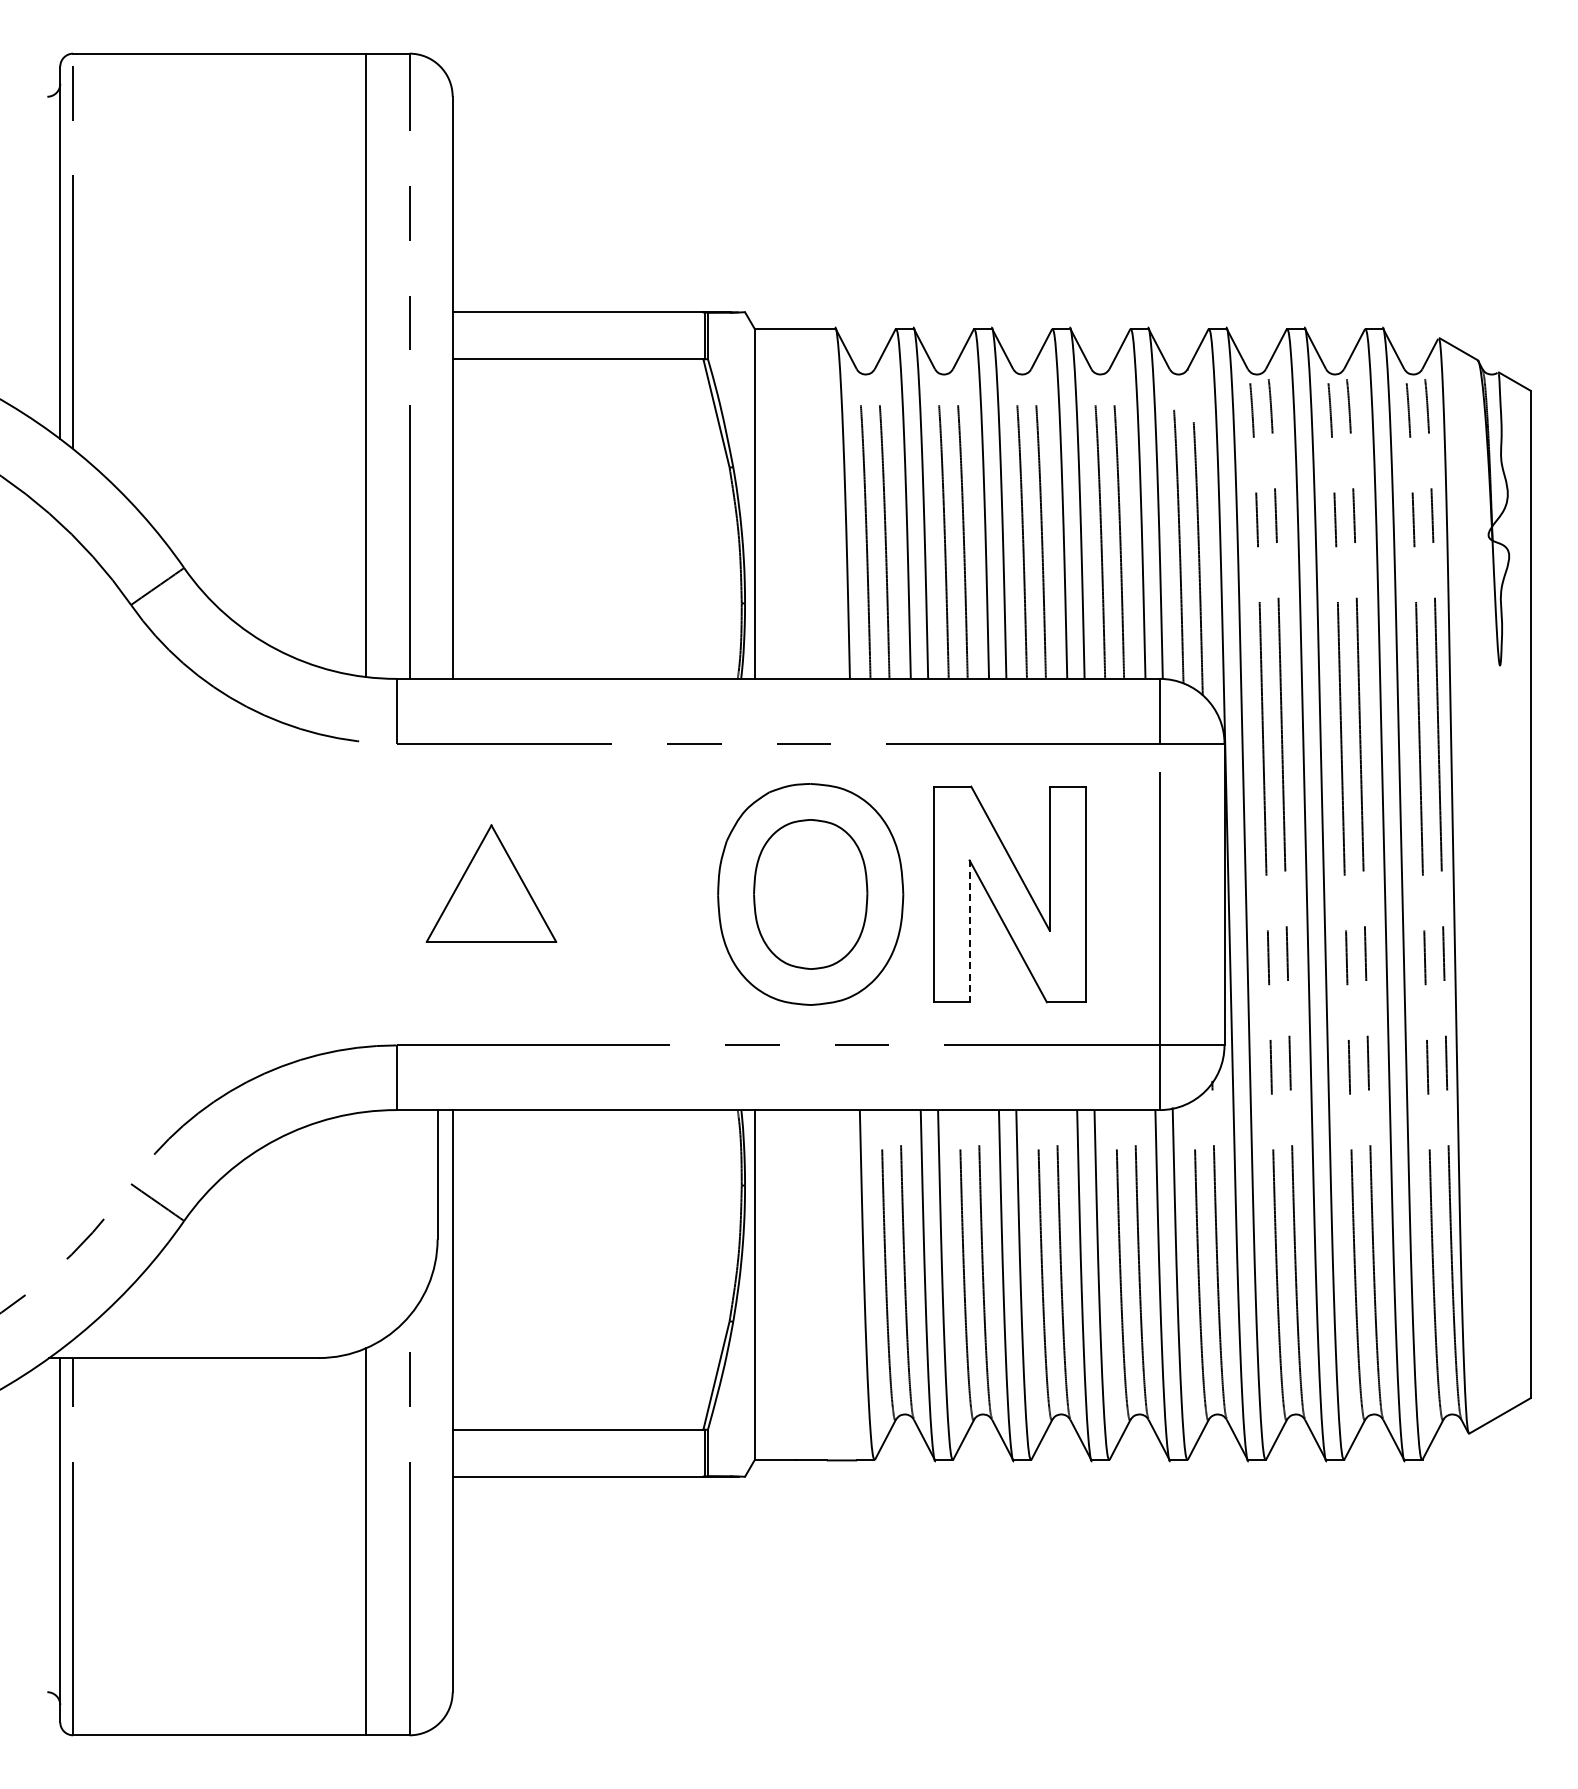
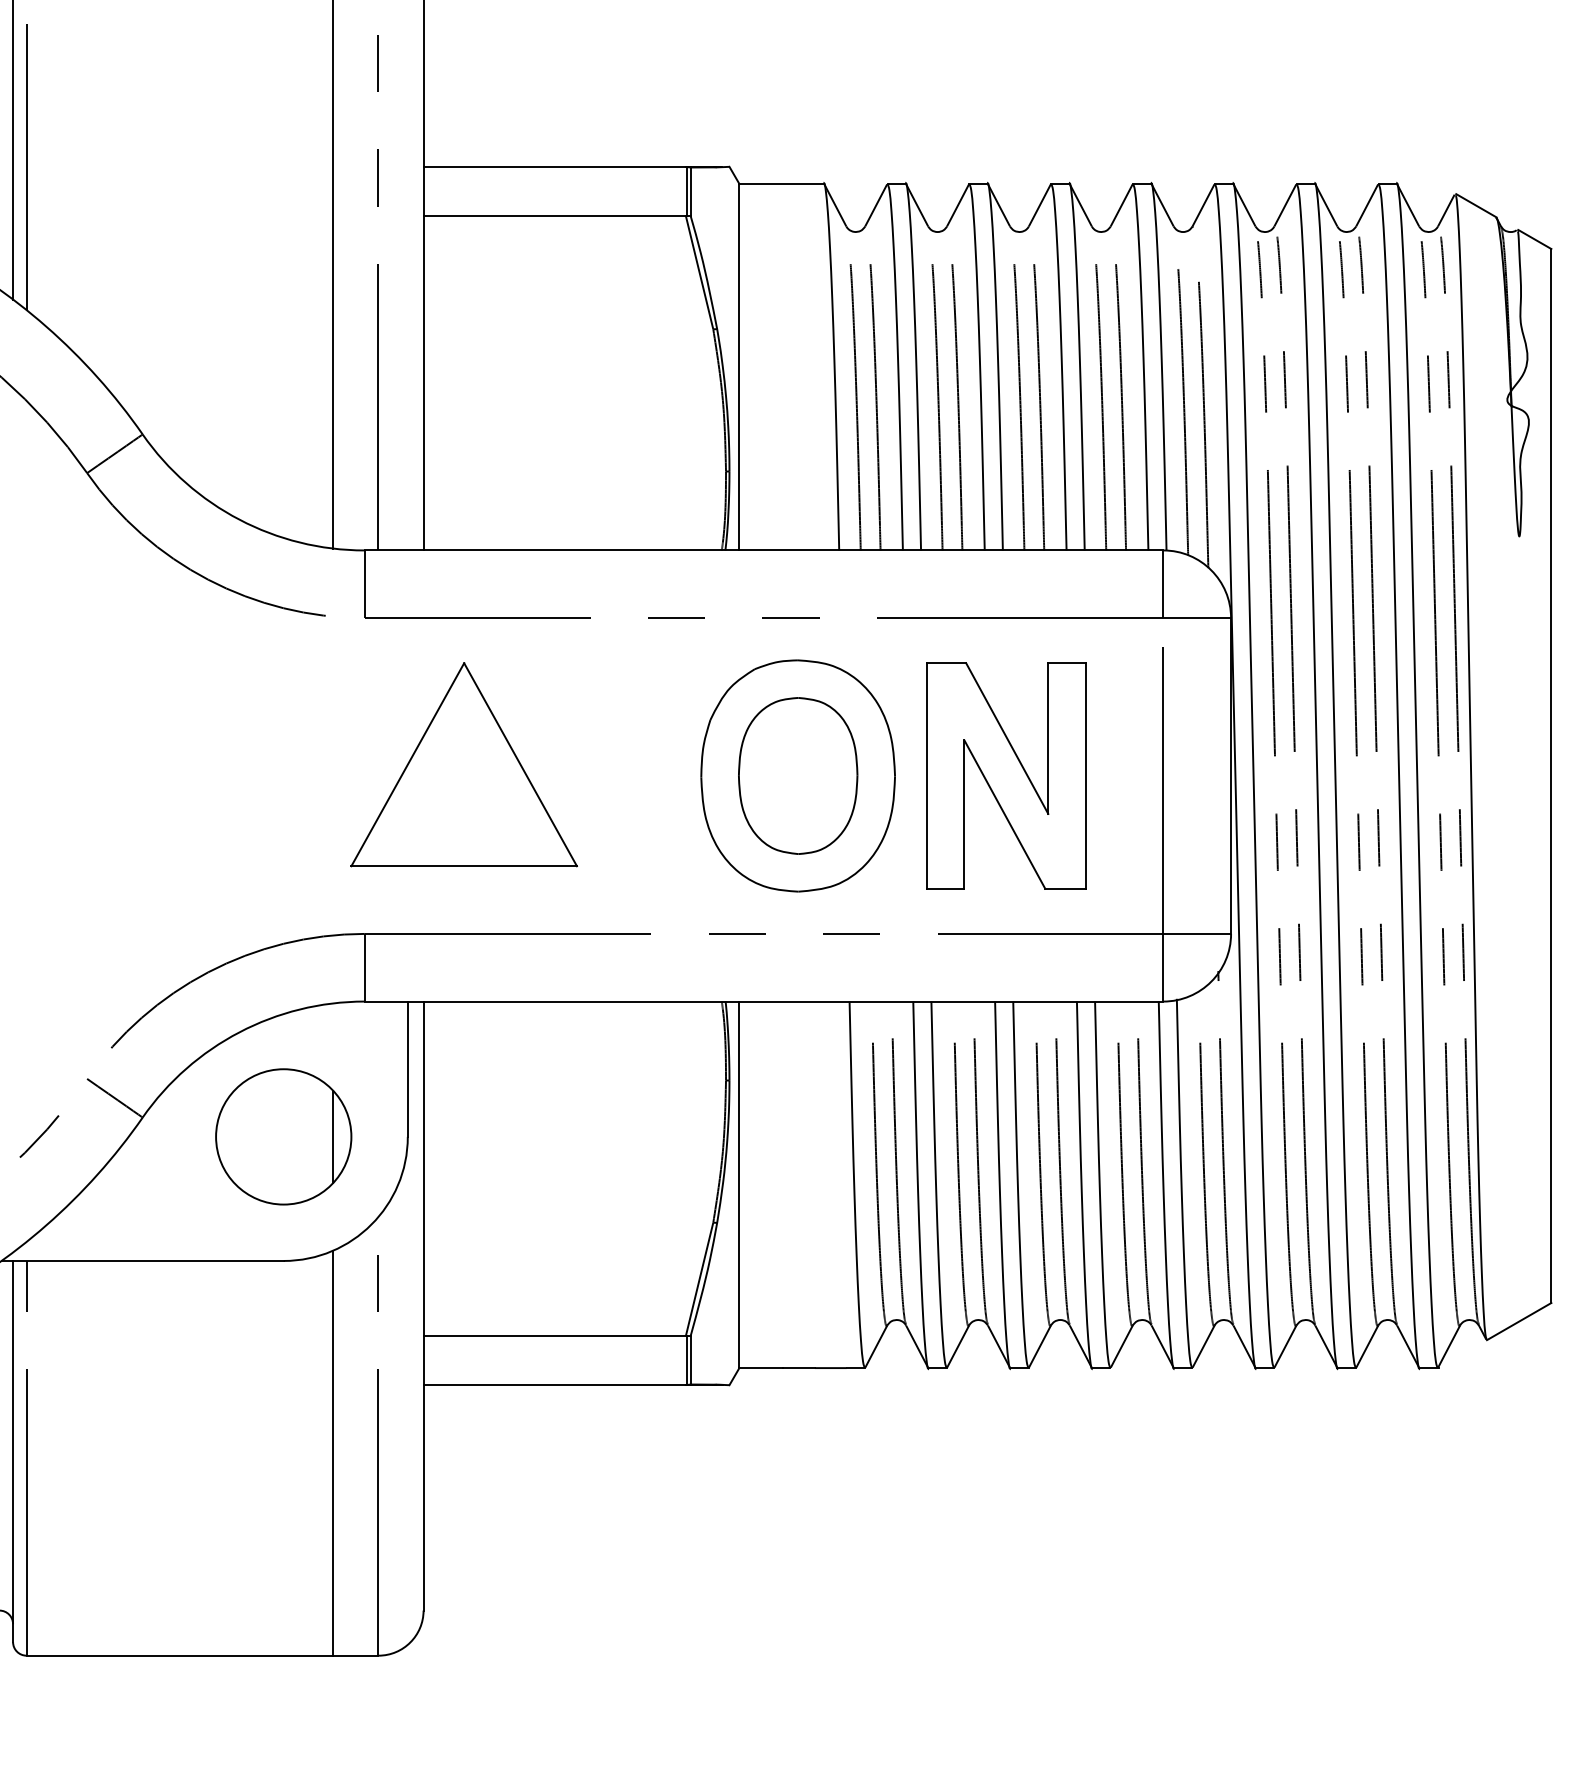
part: (491, 883) -> (464, 764), size x1.67
line: (969, 931) -> (964, 814), dashed -> solid
part: (318, 1238) -> (283, 1135), added

